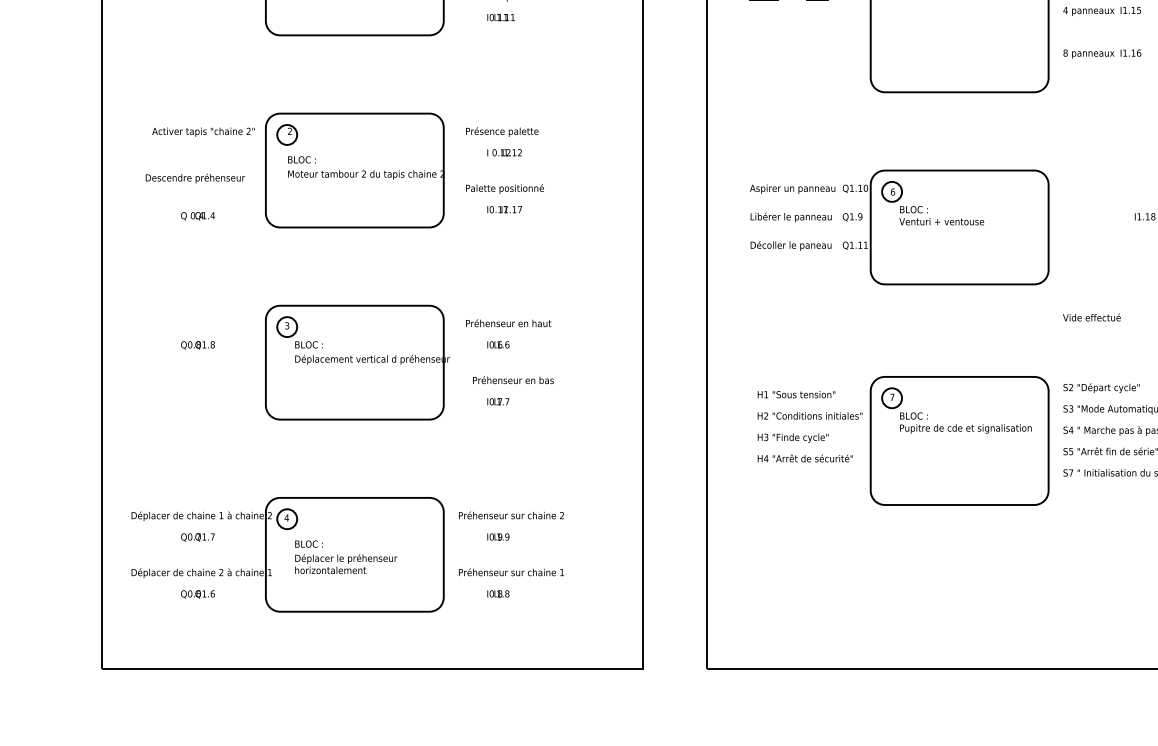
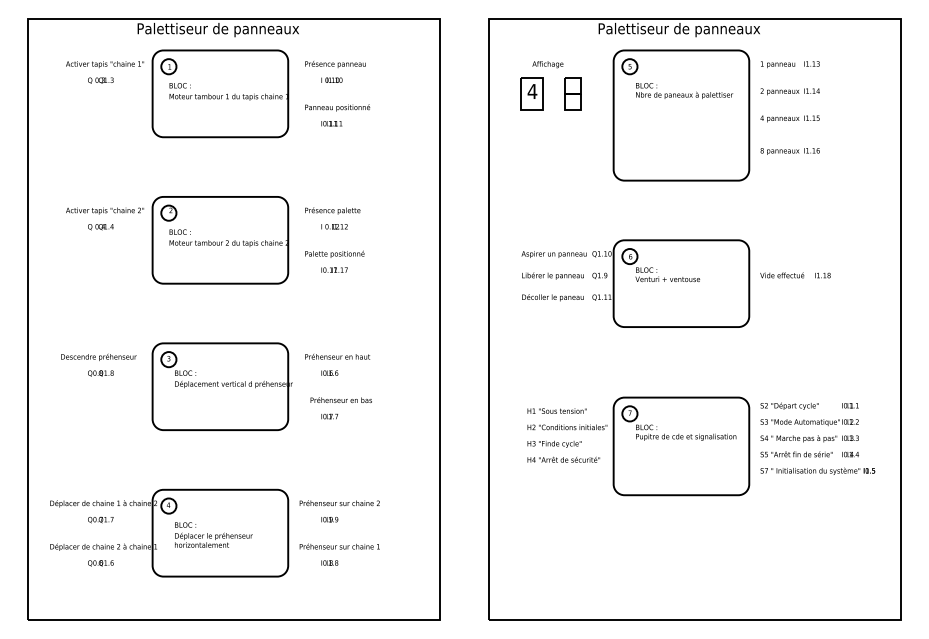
text: (194, 177) -> (98, 356), moved
text: (197, 216) -> (100, 227), moved
text: (1092, 317) -> (782, 275), moved

